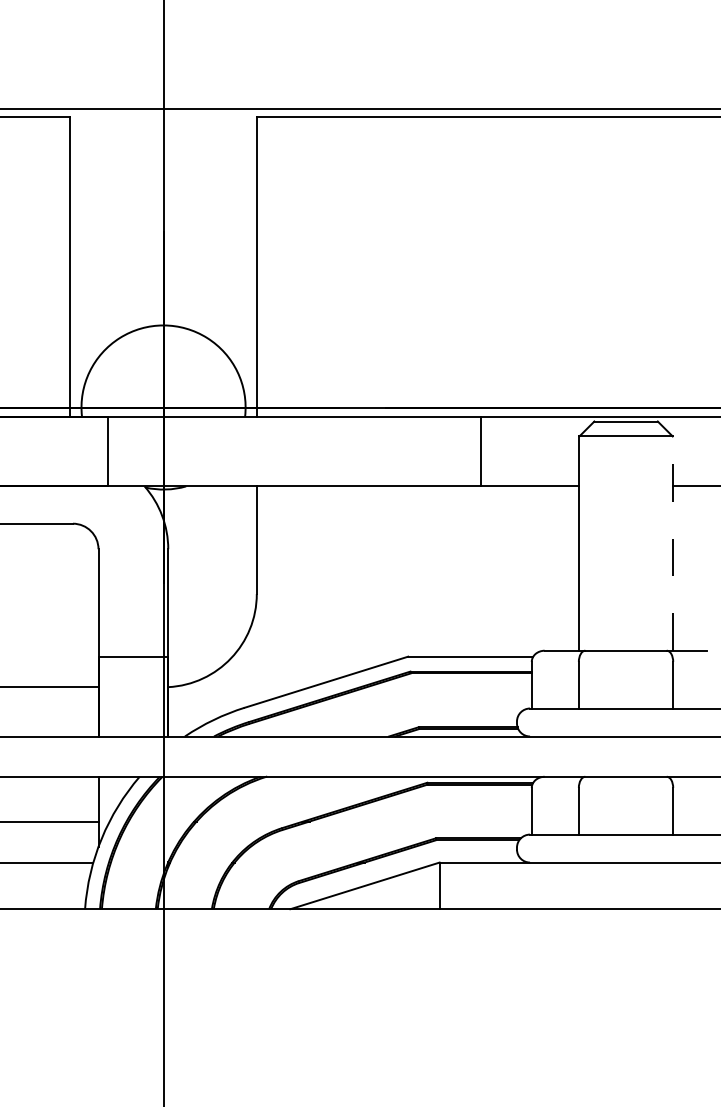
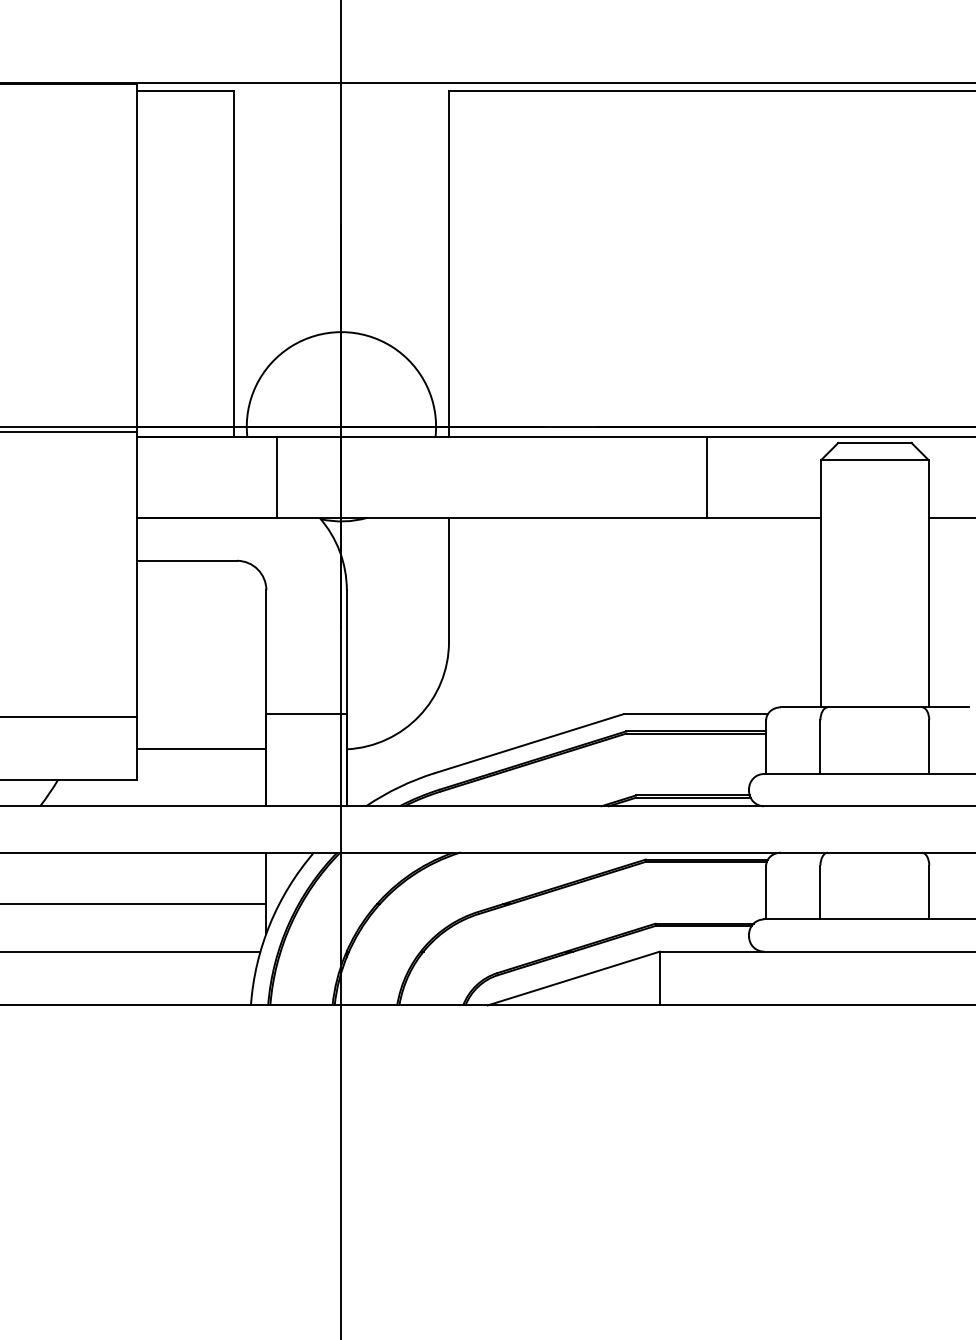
line: (672, 543) -> (928, 583), dashed -> solid

